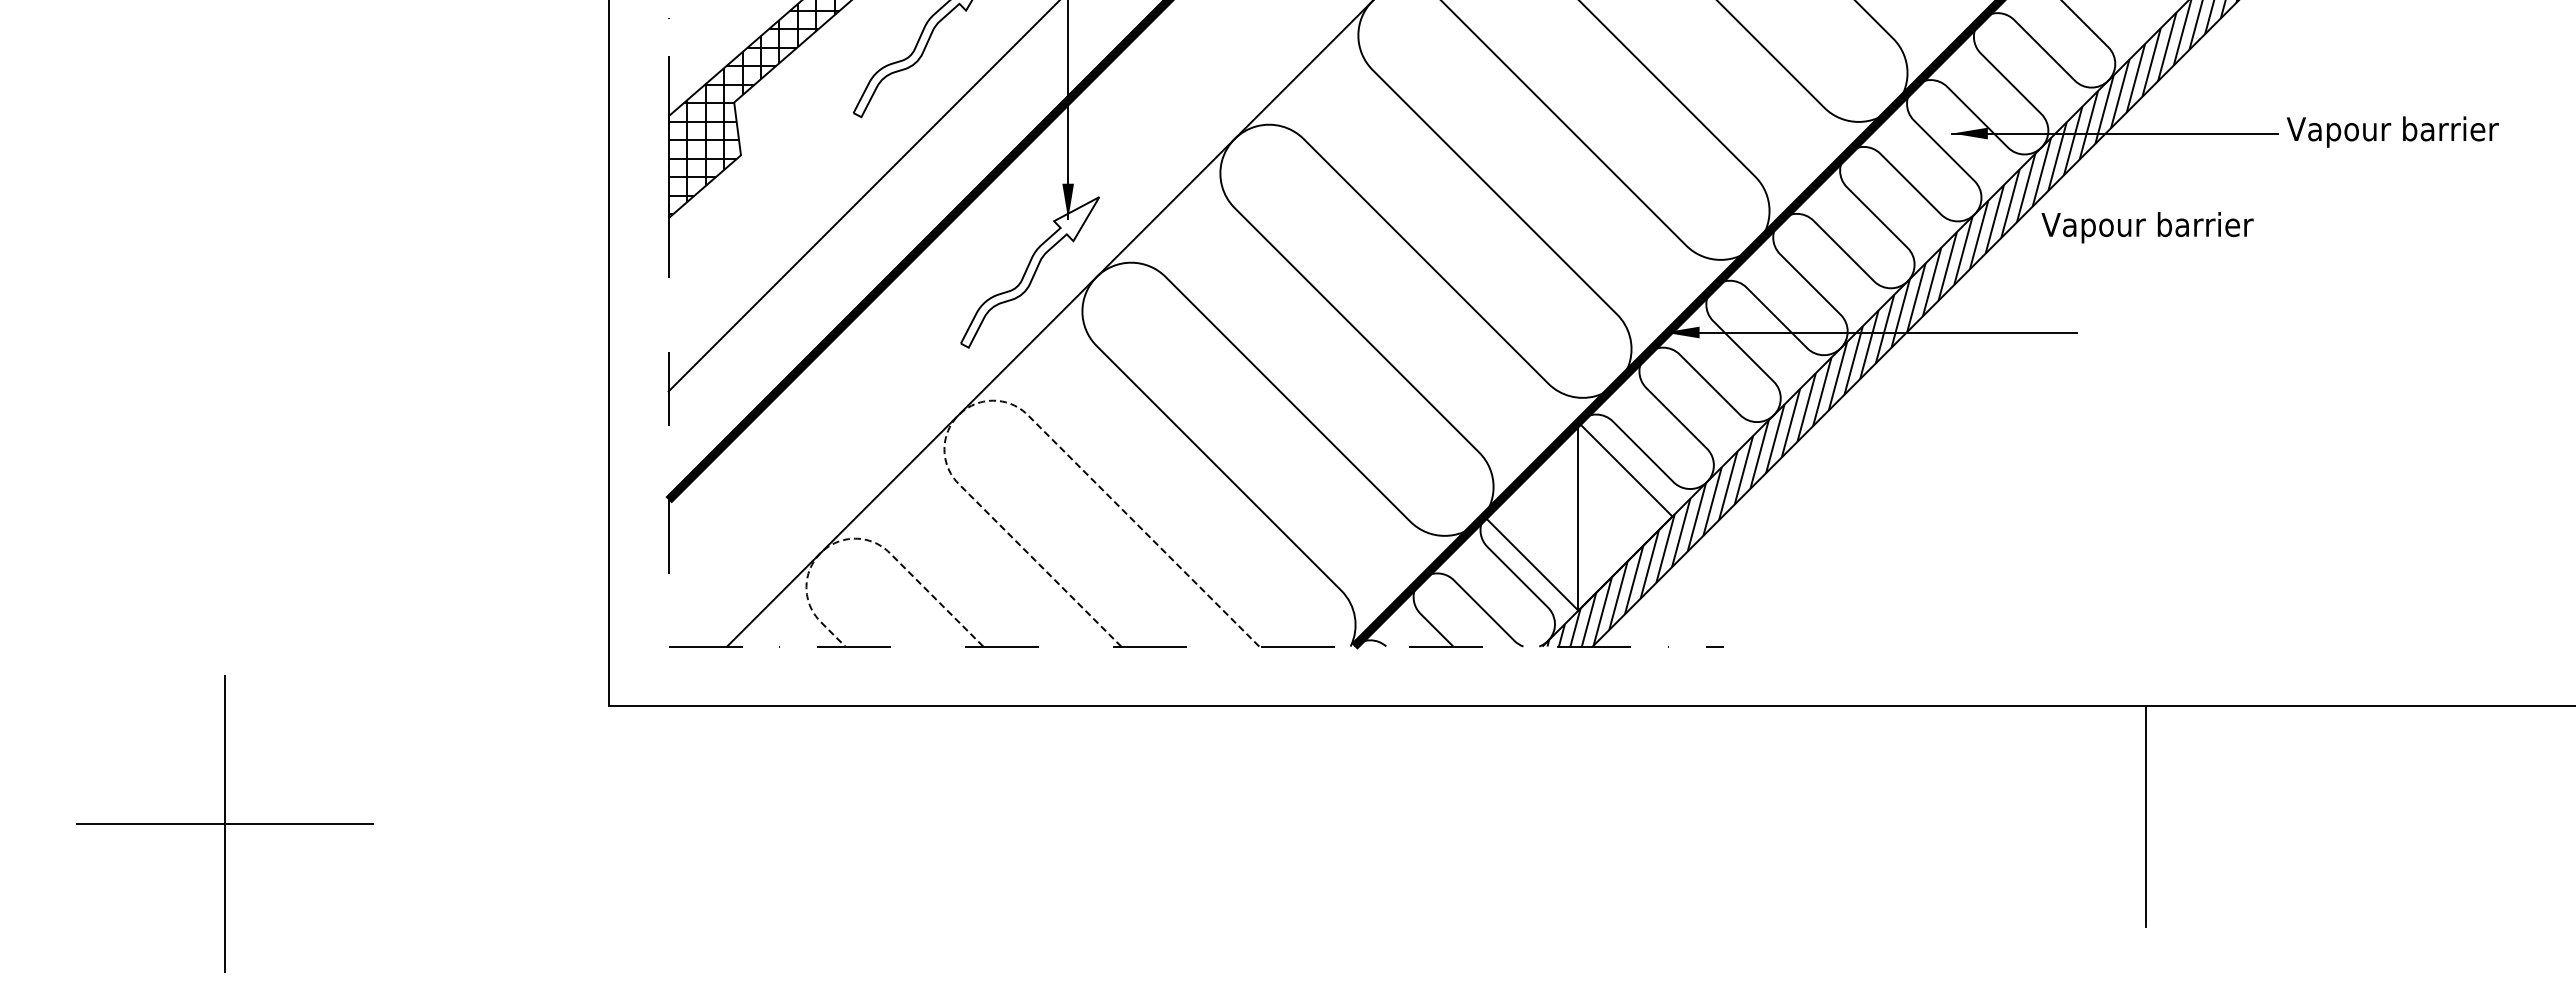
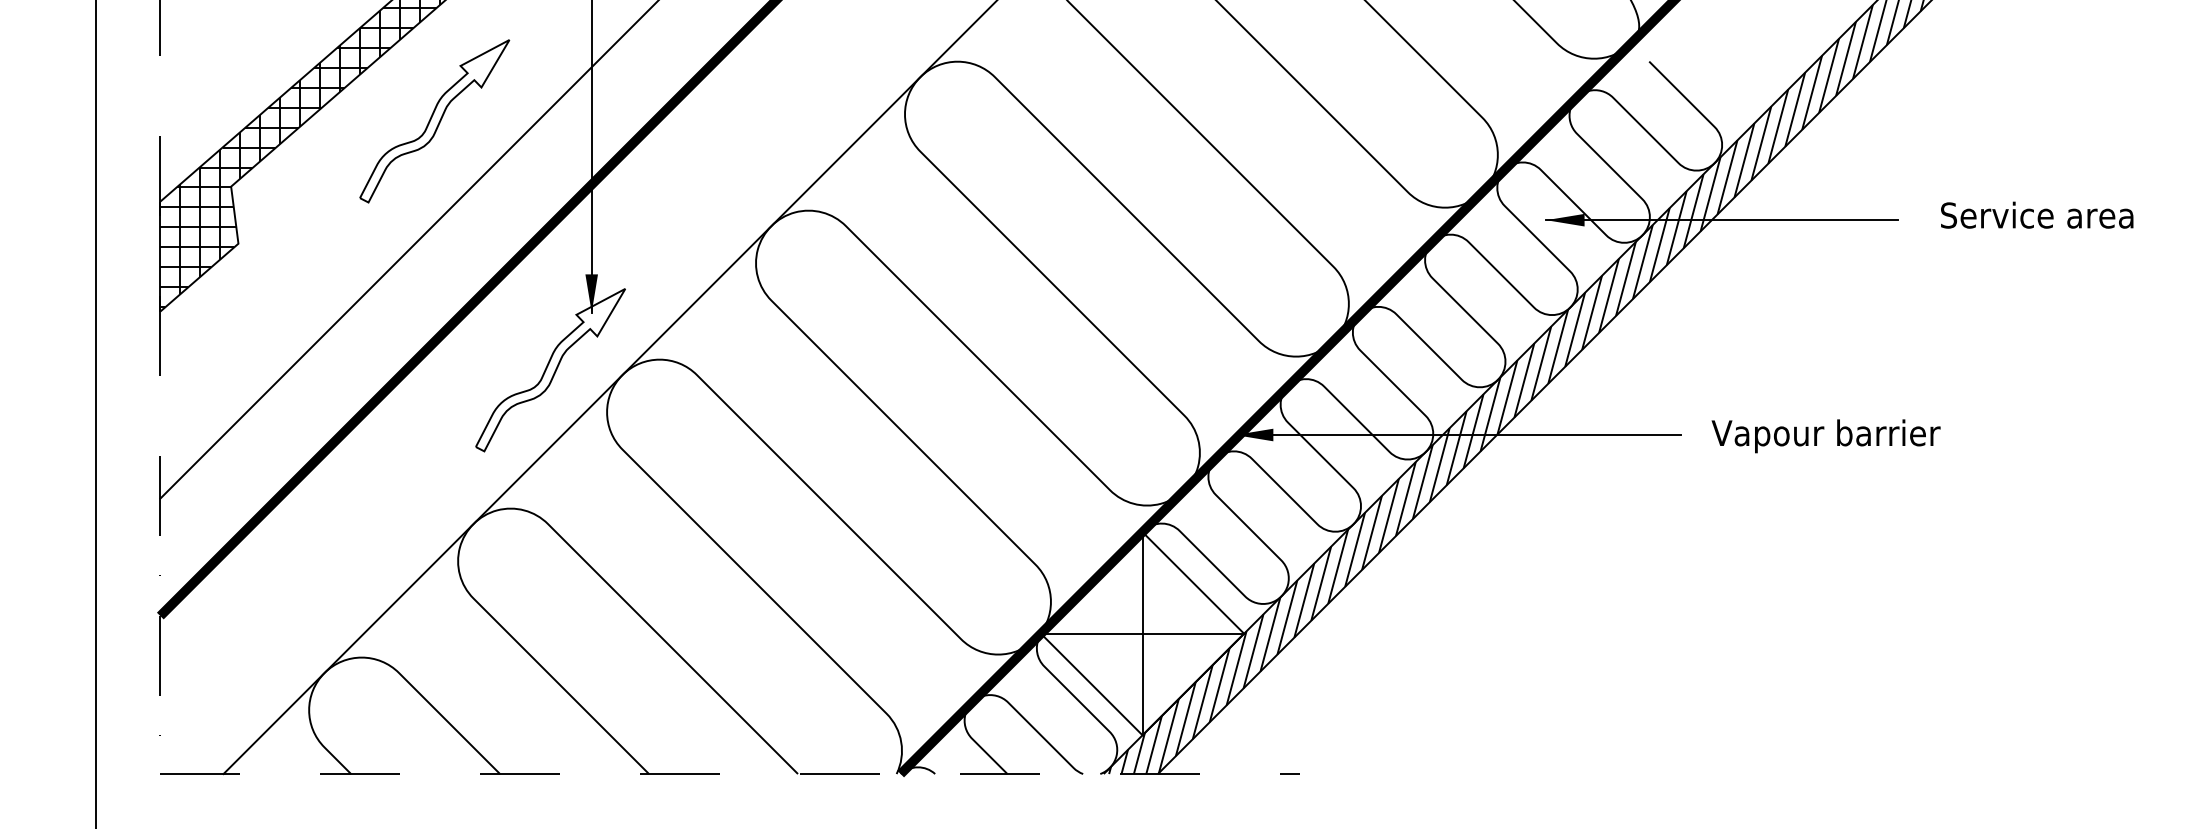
text: (2392, 131) -> (2021, 217), Vapour barrier -> Service area
text: (2147, 227) -> (1826, 436), moved
line: (993, 400) -> (511, 508), dashed -> solid
line: (1578, 516) -> (1142, 633), added
line: (855, 538) -> (362, 657), dashed -> solid

